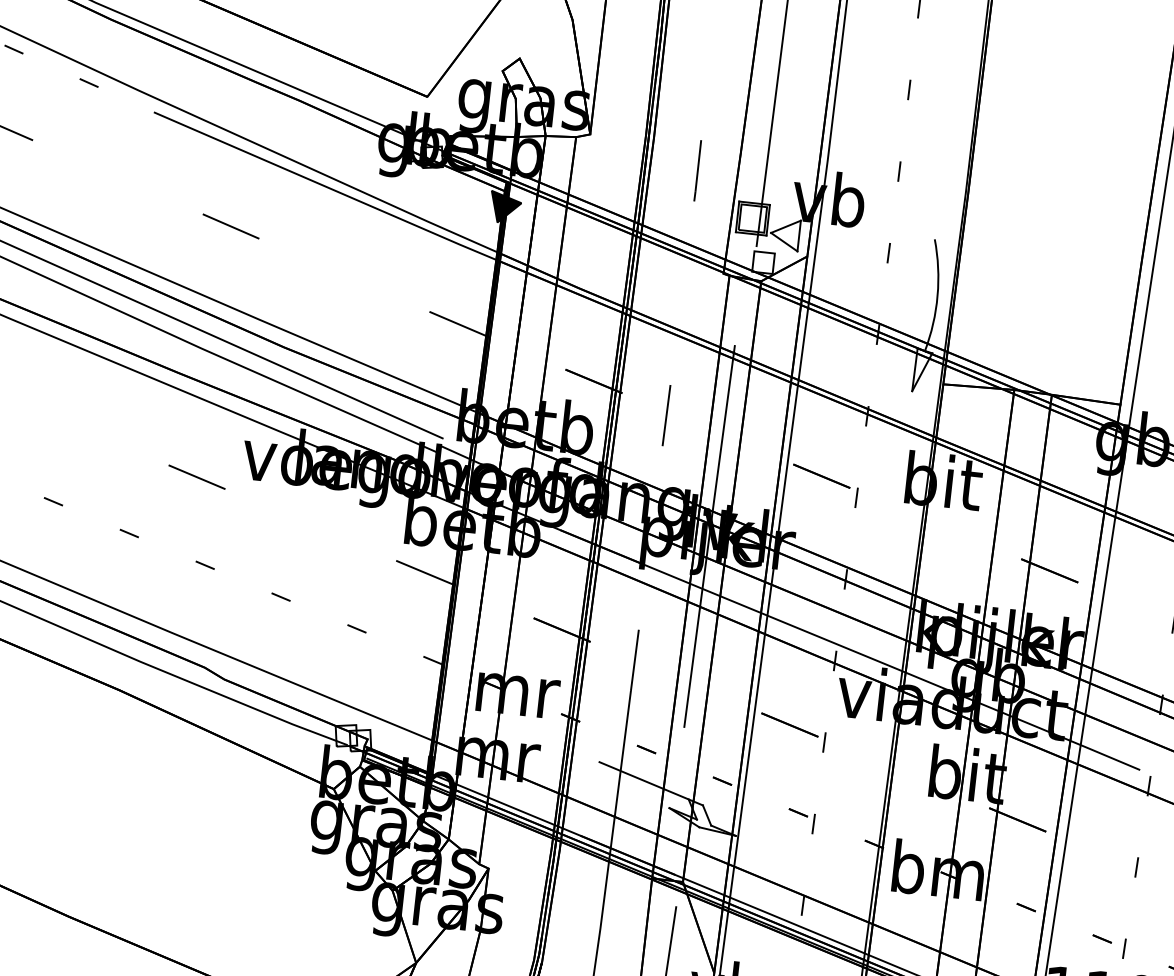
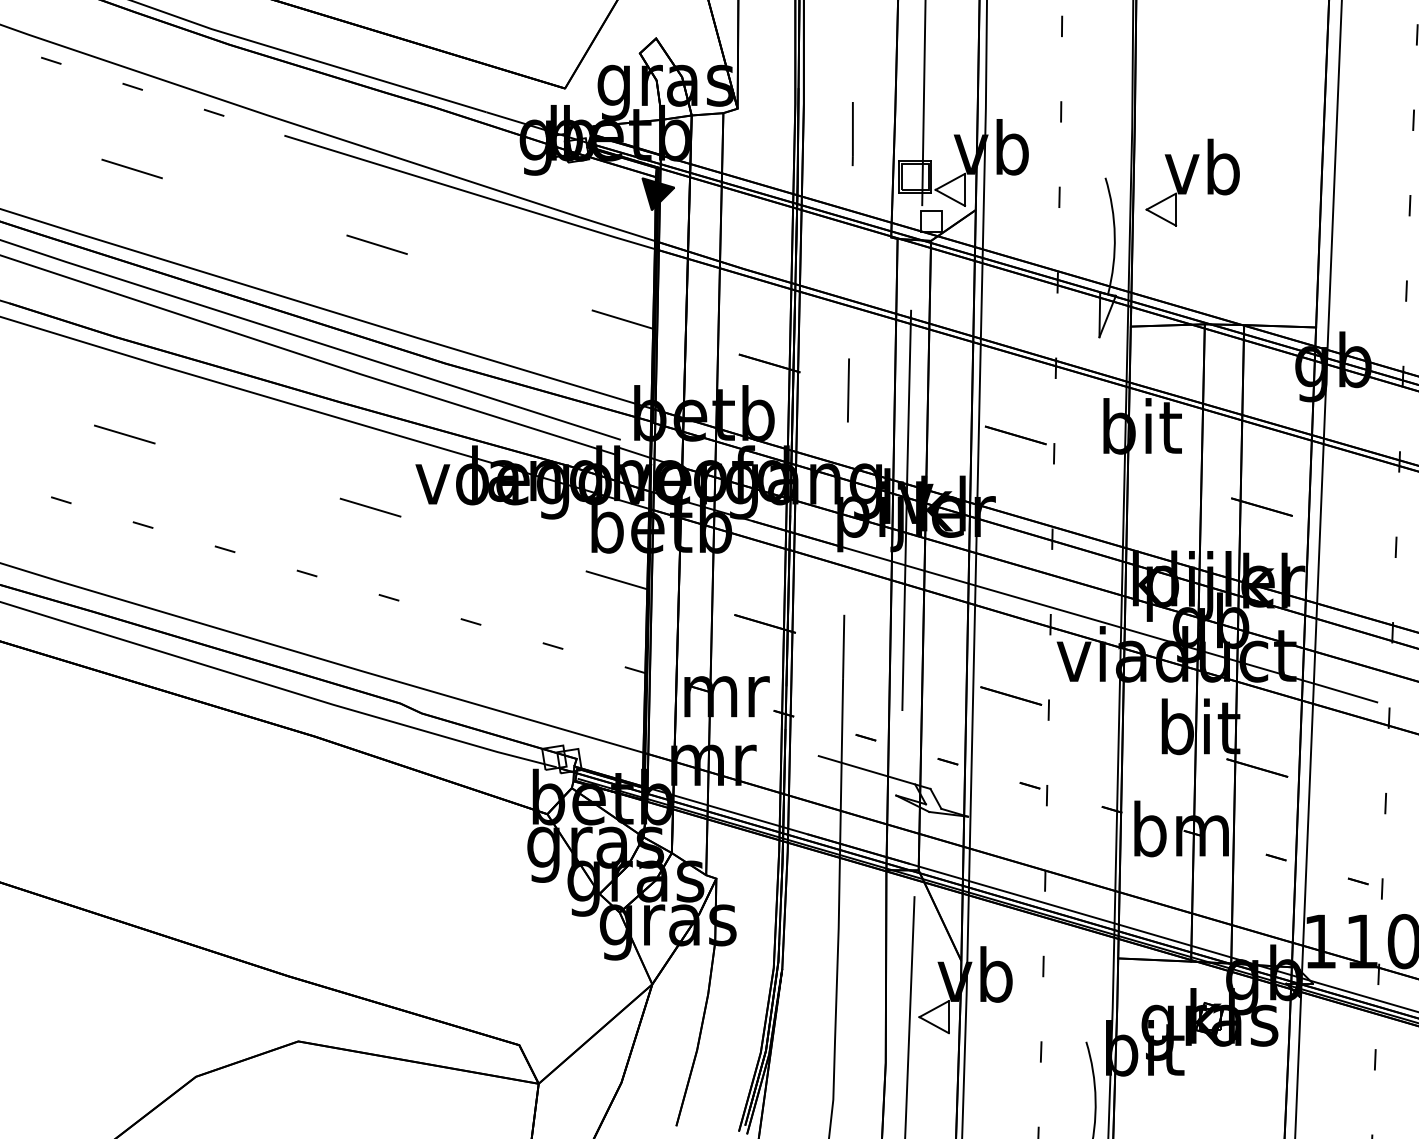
part: (1017, 252) -> (1192, 182), added

